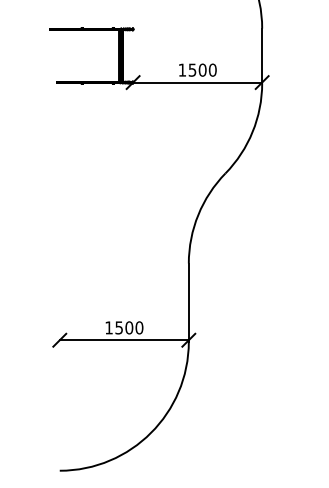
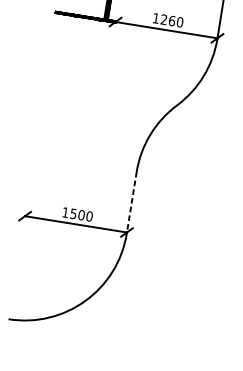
text: (197, 69) -> (168, 19), 1500 -> 1260
line: (188, 303) -> (131, 203), solid -> dashed

